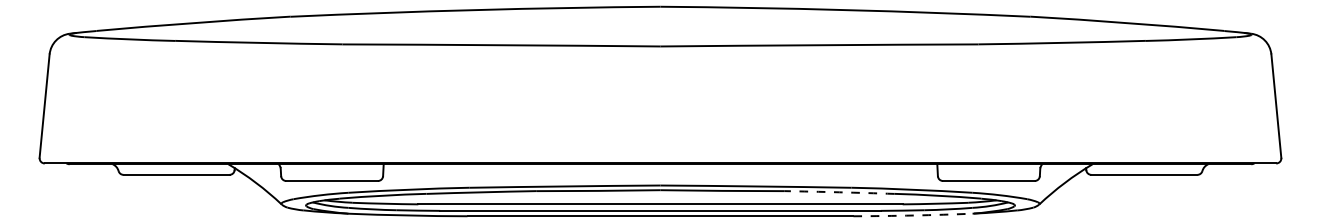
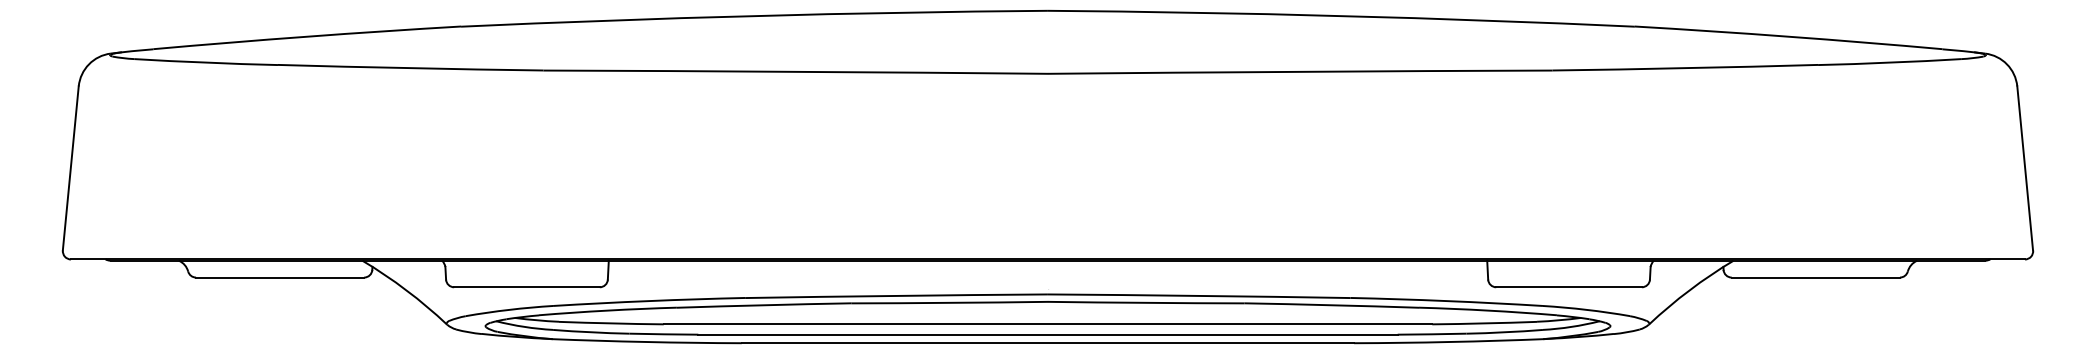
arc: (839, 192) -> (1332, 305), dashed -> solid
arc: (913, 215) -> (1449, 342), dashed -> solid

